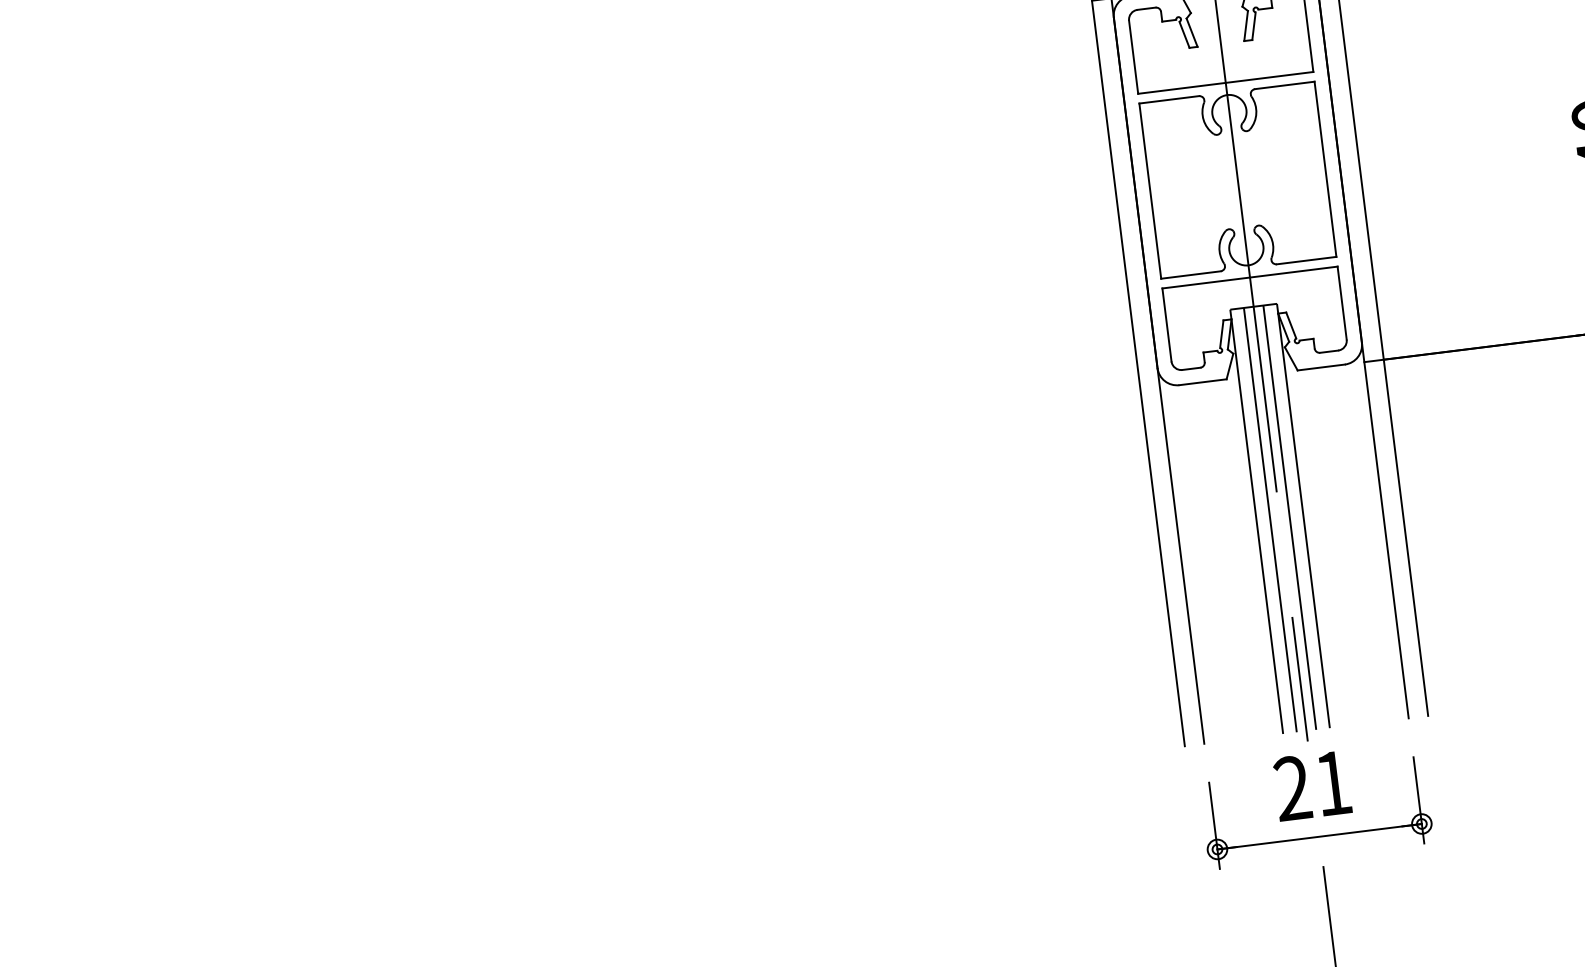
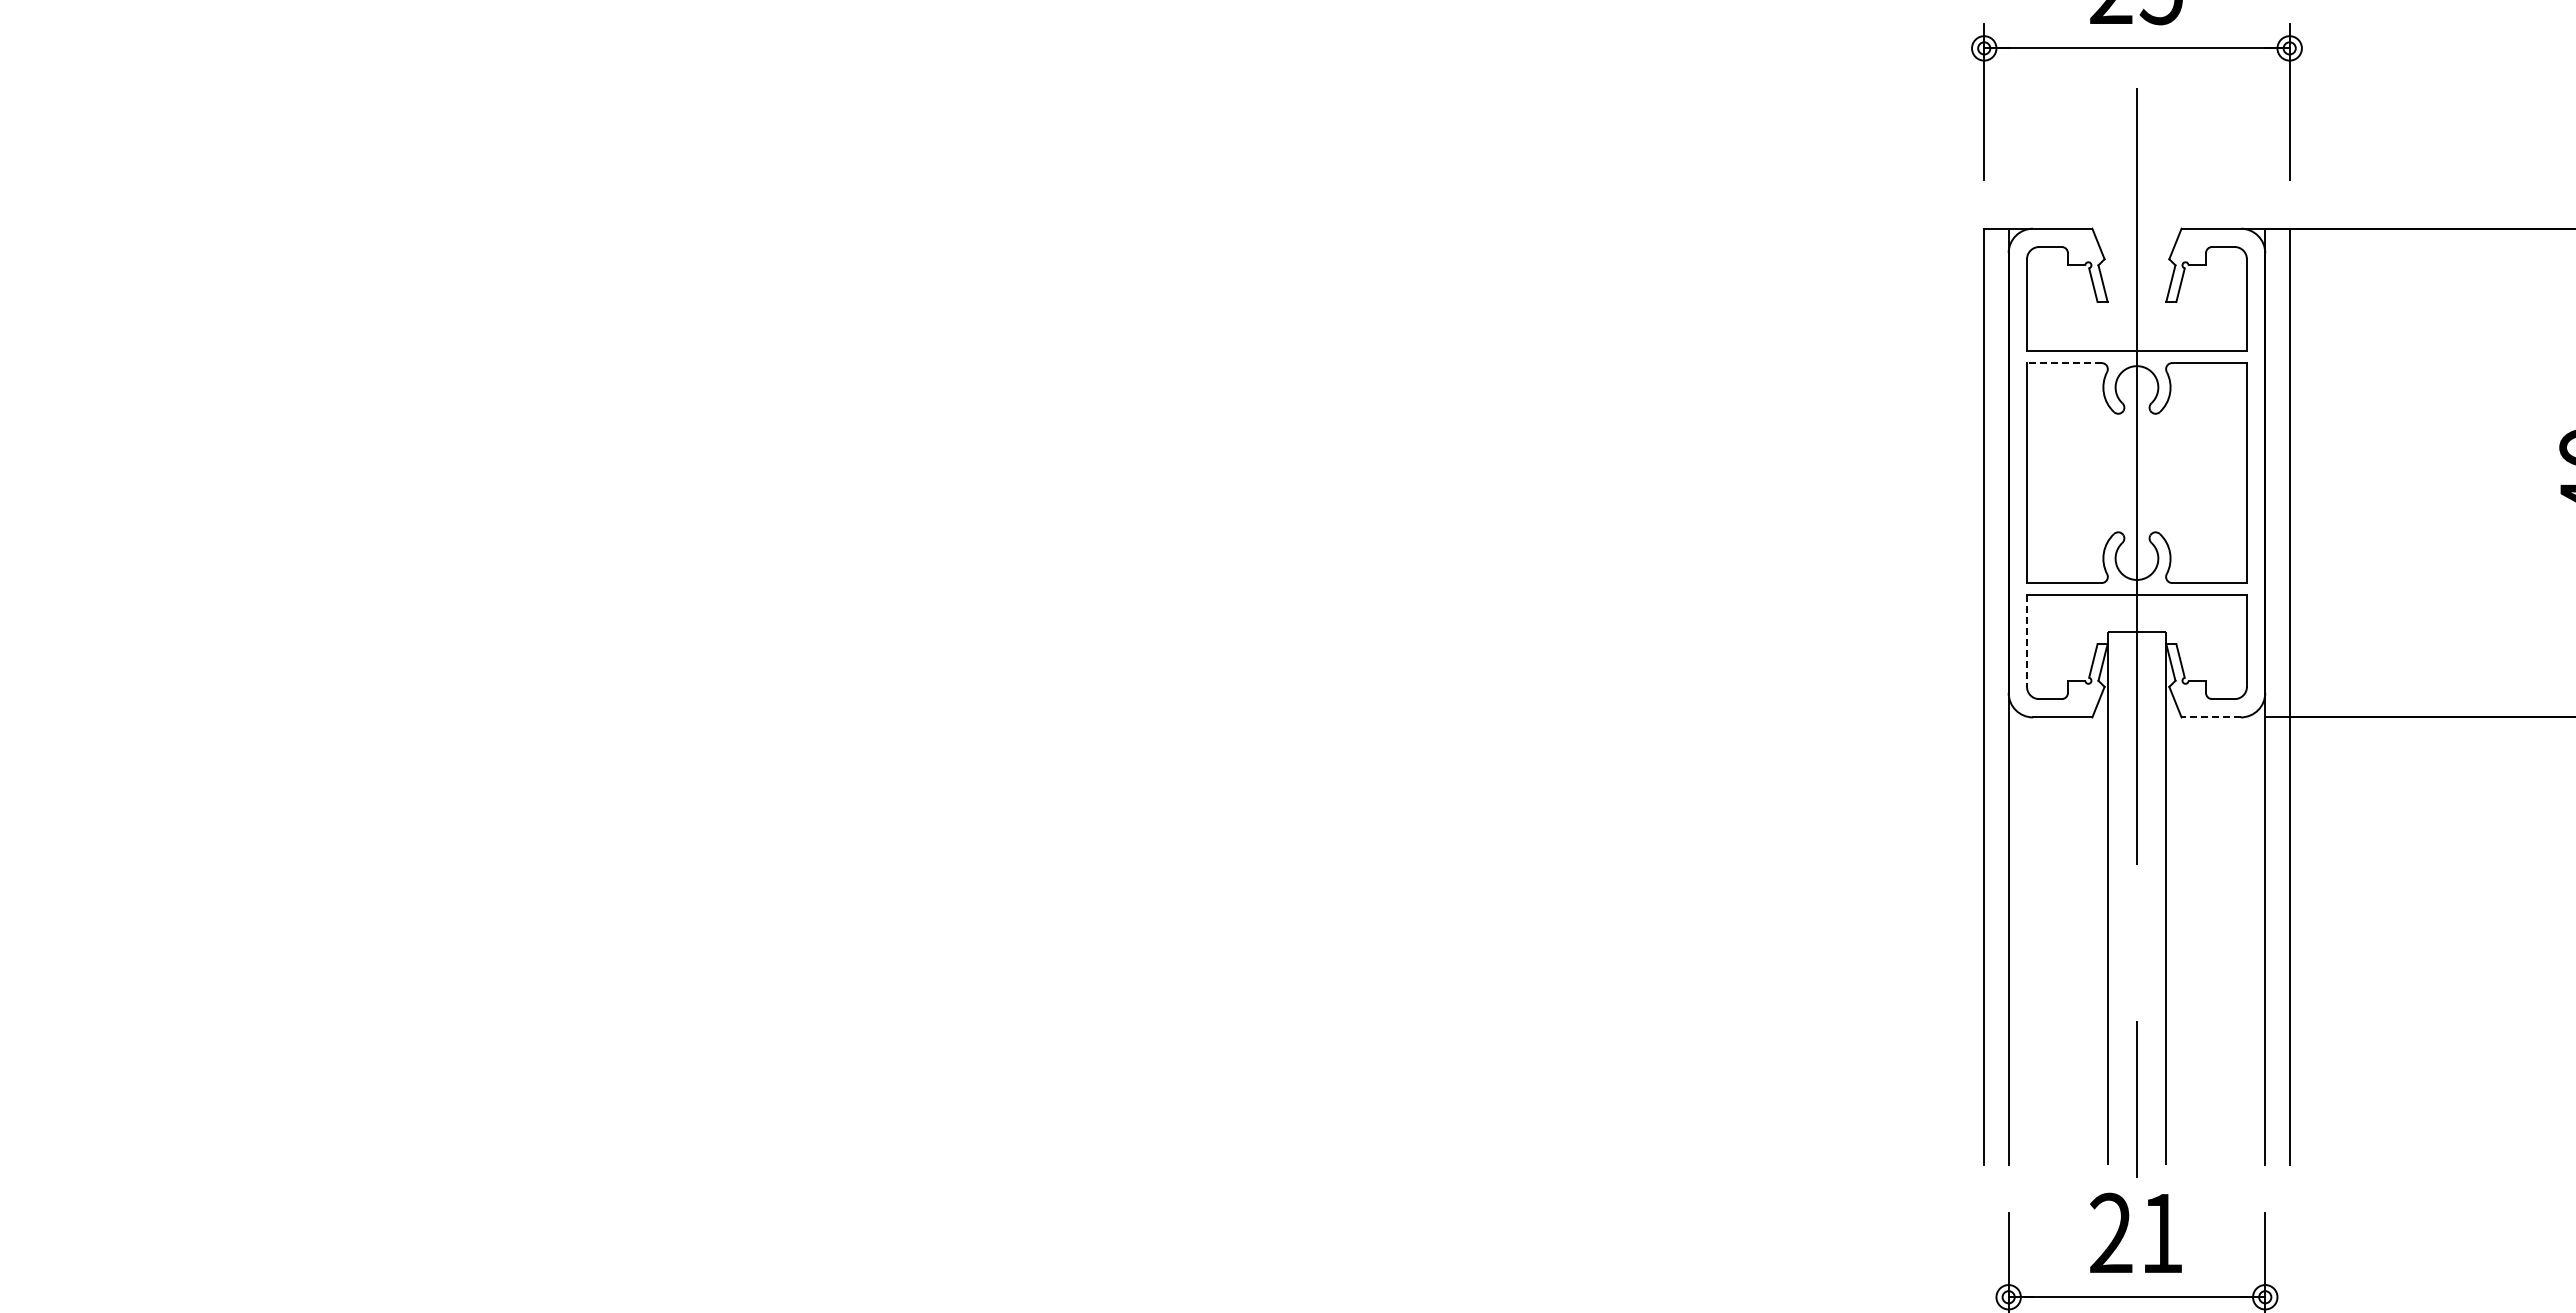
line: (1168, 100) -> (2063, 363), solid -> dashed
line: (1167, 325) -> (2027, 641), solid -> dashed
line: (1321, 367) -> (2211, 717), solid -> dashed
line: (1289, 517) -> (2149, 897), removed
line: (1270, 519) -> (2124, 897), removed

